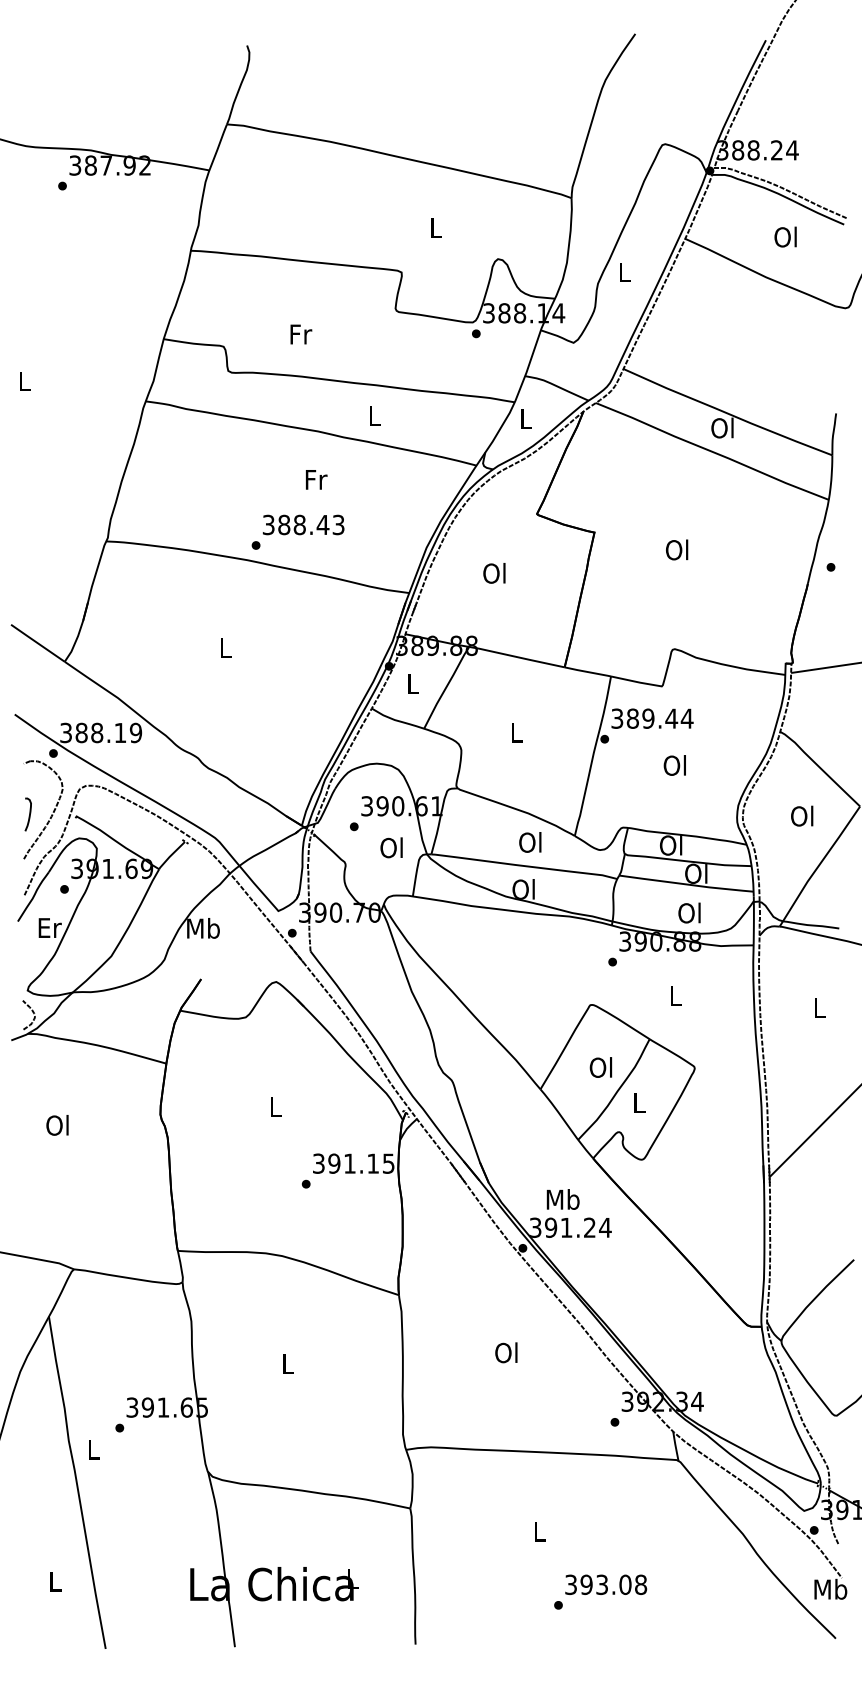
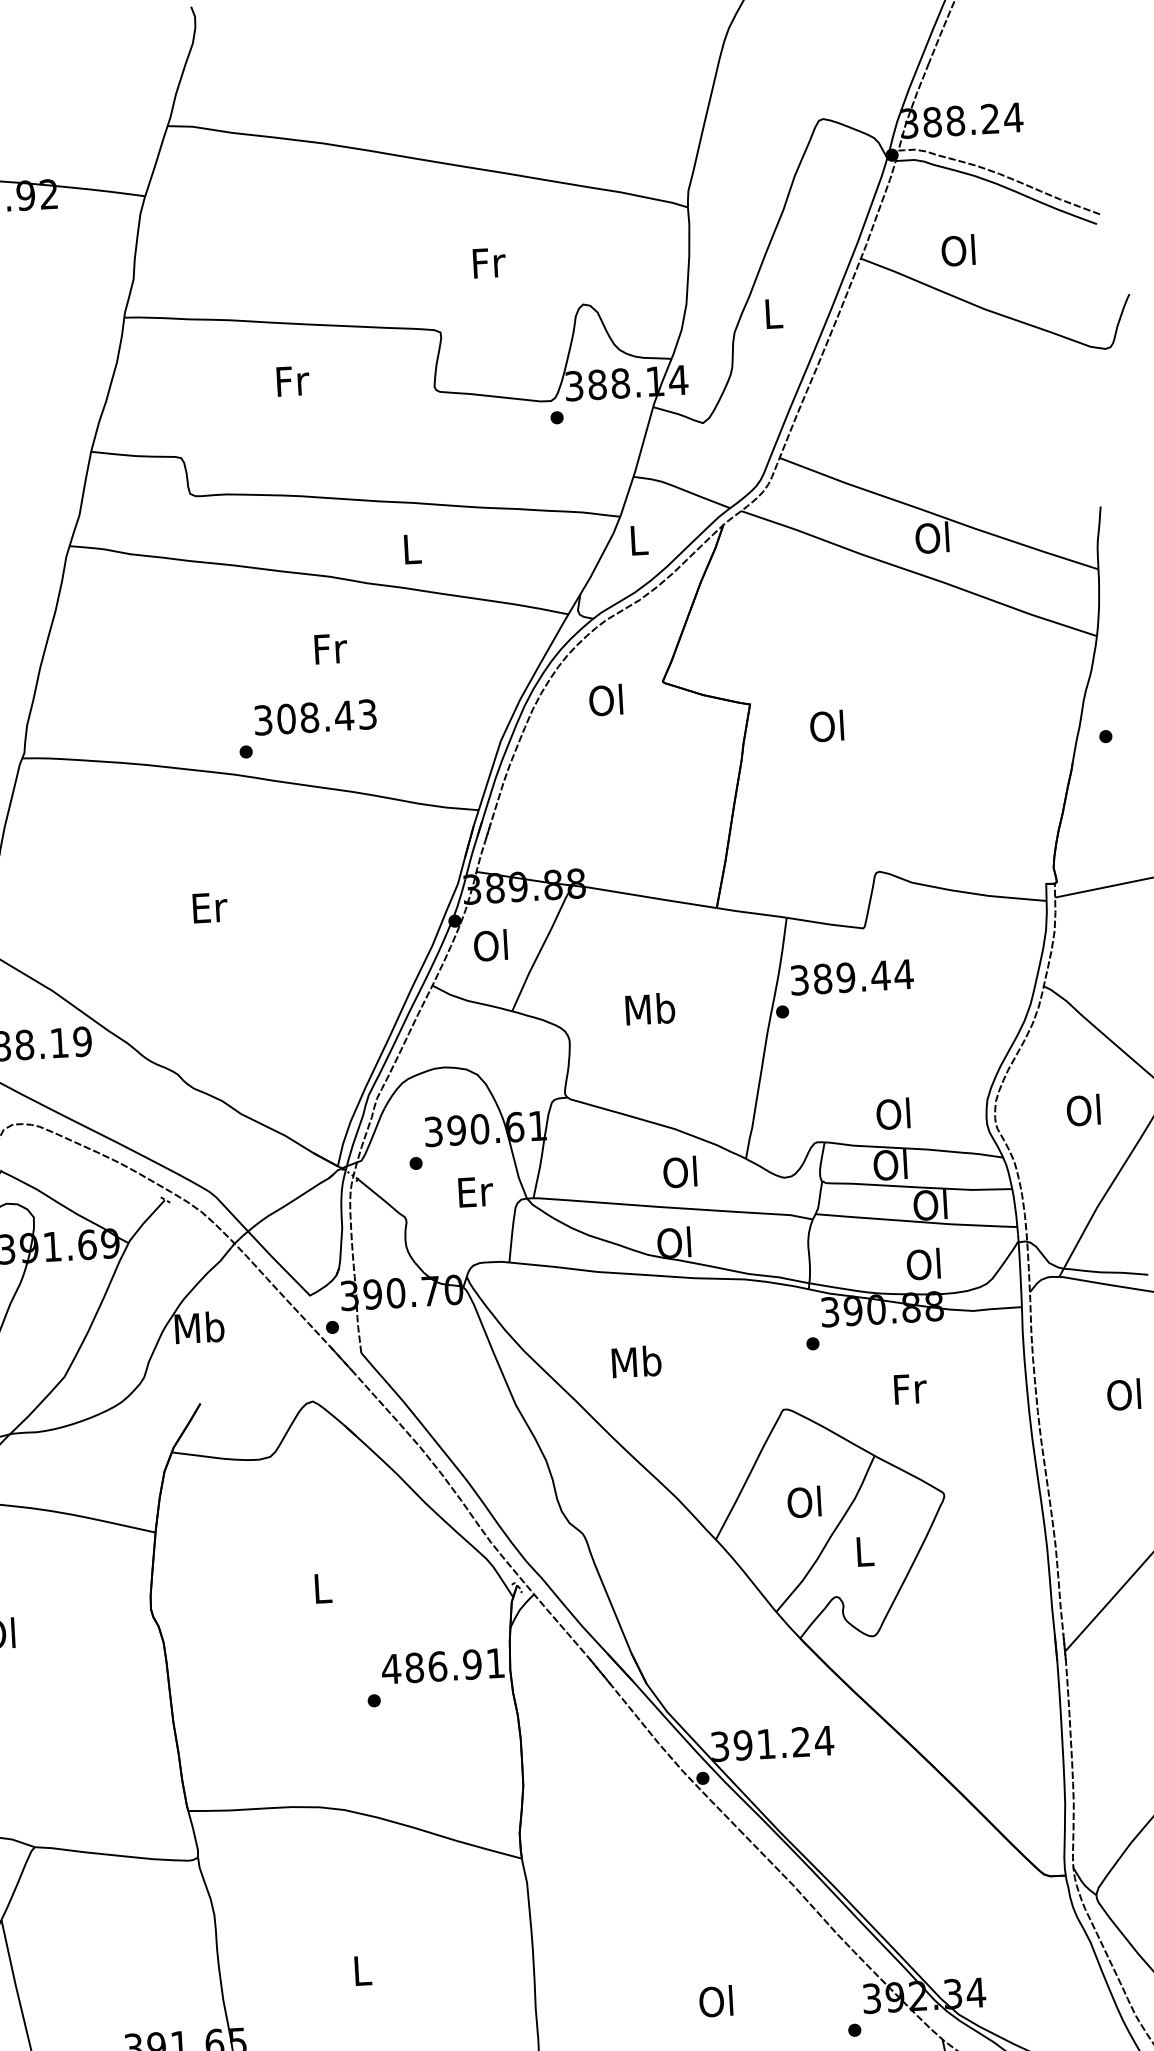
text: (436, 227) -> (488, 262), L -> Fr
text: (785, 236) -> (958, 249), moved
text: (301, 334) -> (293, 381), moved
text: (284, 524) -> (286, 718), 388.43 -> 308.43
text: (677, 549) -> (827, 725), moved
text: (494, 573) -> (606, 700), moved
text: (225, 648) -> (209, 908), L -> Er
text: (412, 683) -> (491, 944), L -> Ol
text: (516, 731) -> (650, 1007), L -> Mb
text: (674, 765) -> (892, 1113), moved
text: (392, 847) -> (474, 1191), Ol -> Er
text: (676, 995) -> (911, 1388), L -> Fr
text: (818, 1007) -> (1123, 1394), L -> Ol
text: (353, 1163) -> (443, 1665), 391.15 -> 486.91
text: (562, 1199) -> (635, 1361), moved
text: (506, 1352) -> (716, 2000), moved

